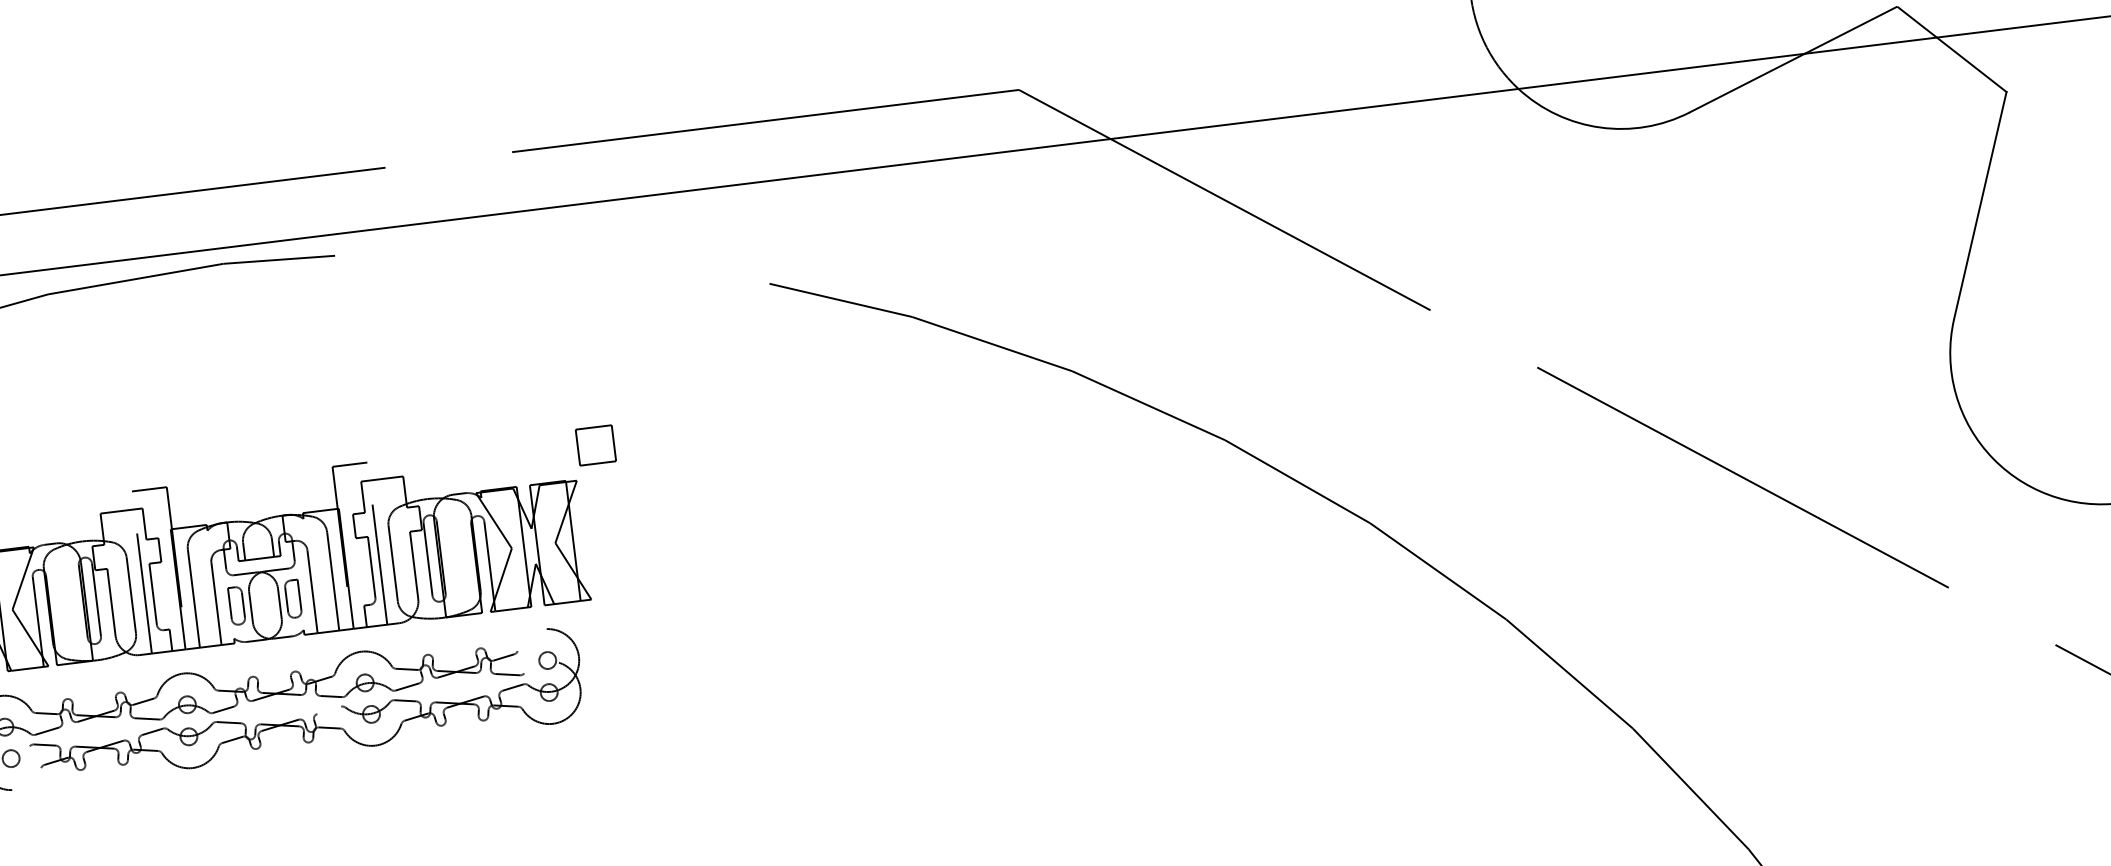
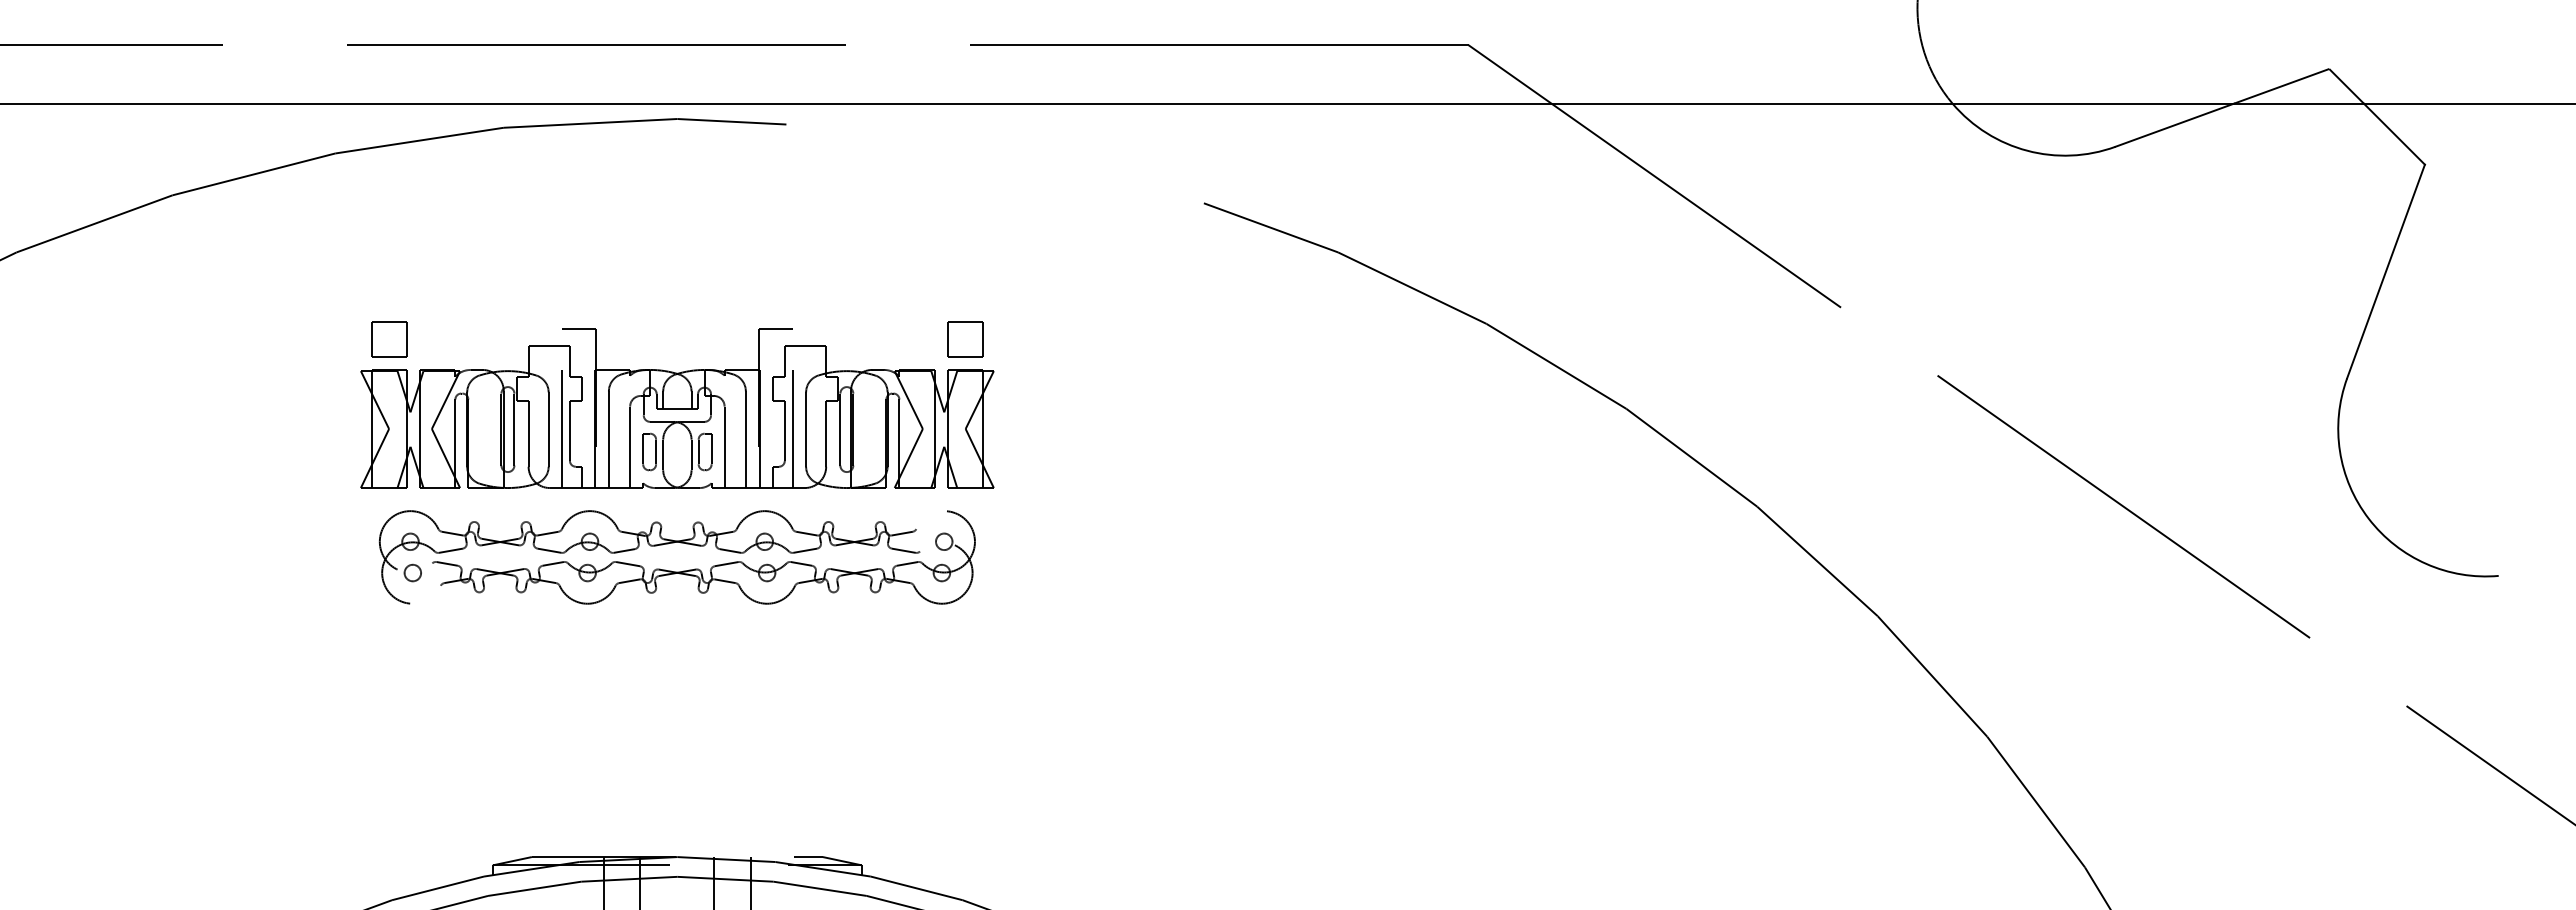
part: (595, 445) -> (965, 339), moved
line: (329, 710) -> (726, 564), added

